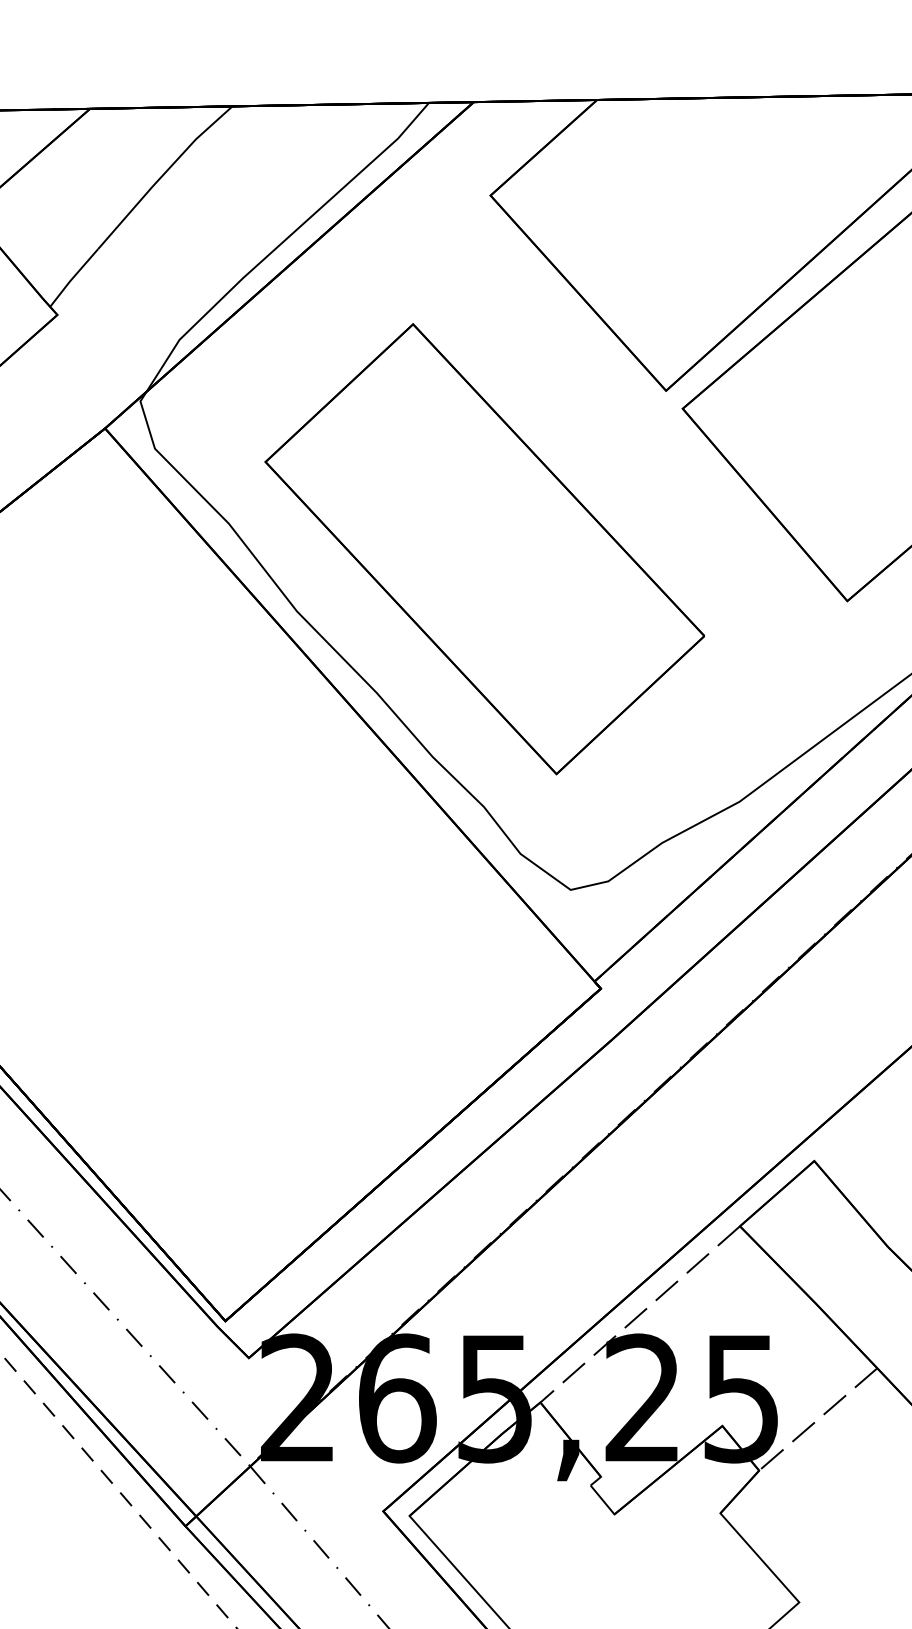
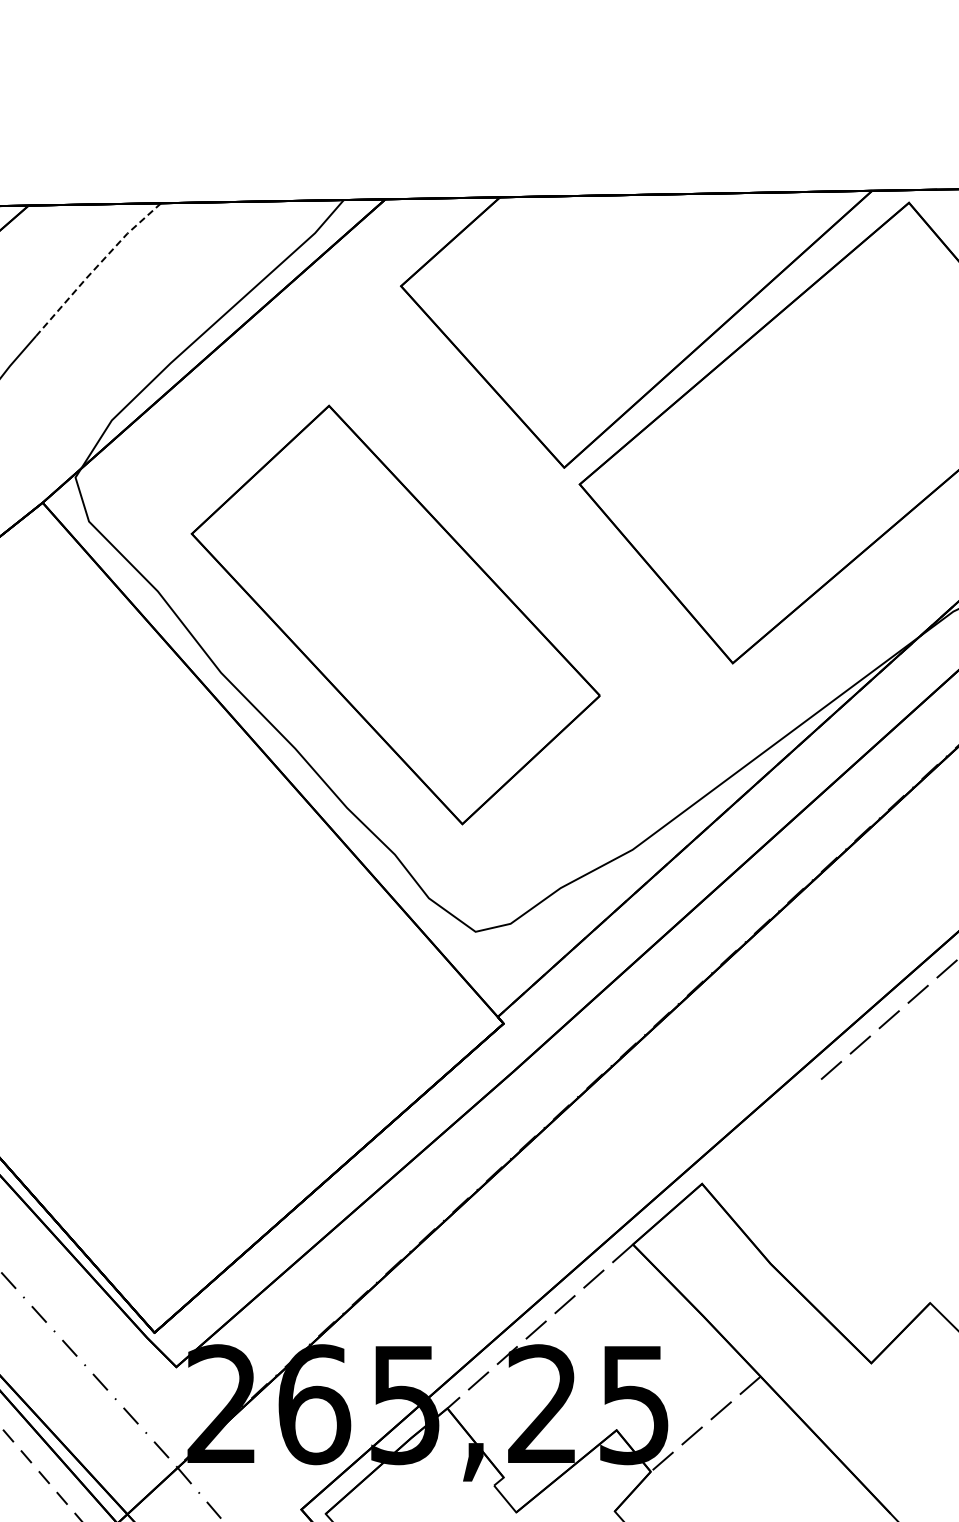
line: (162, 175) -> (96, 267), solid -> dashed

